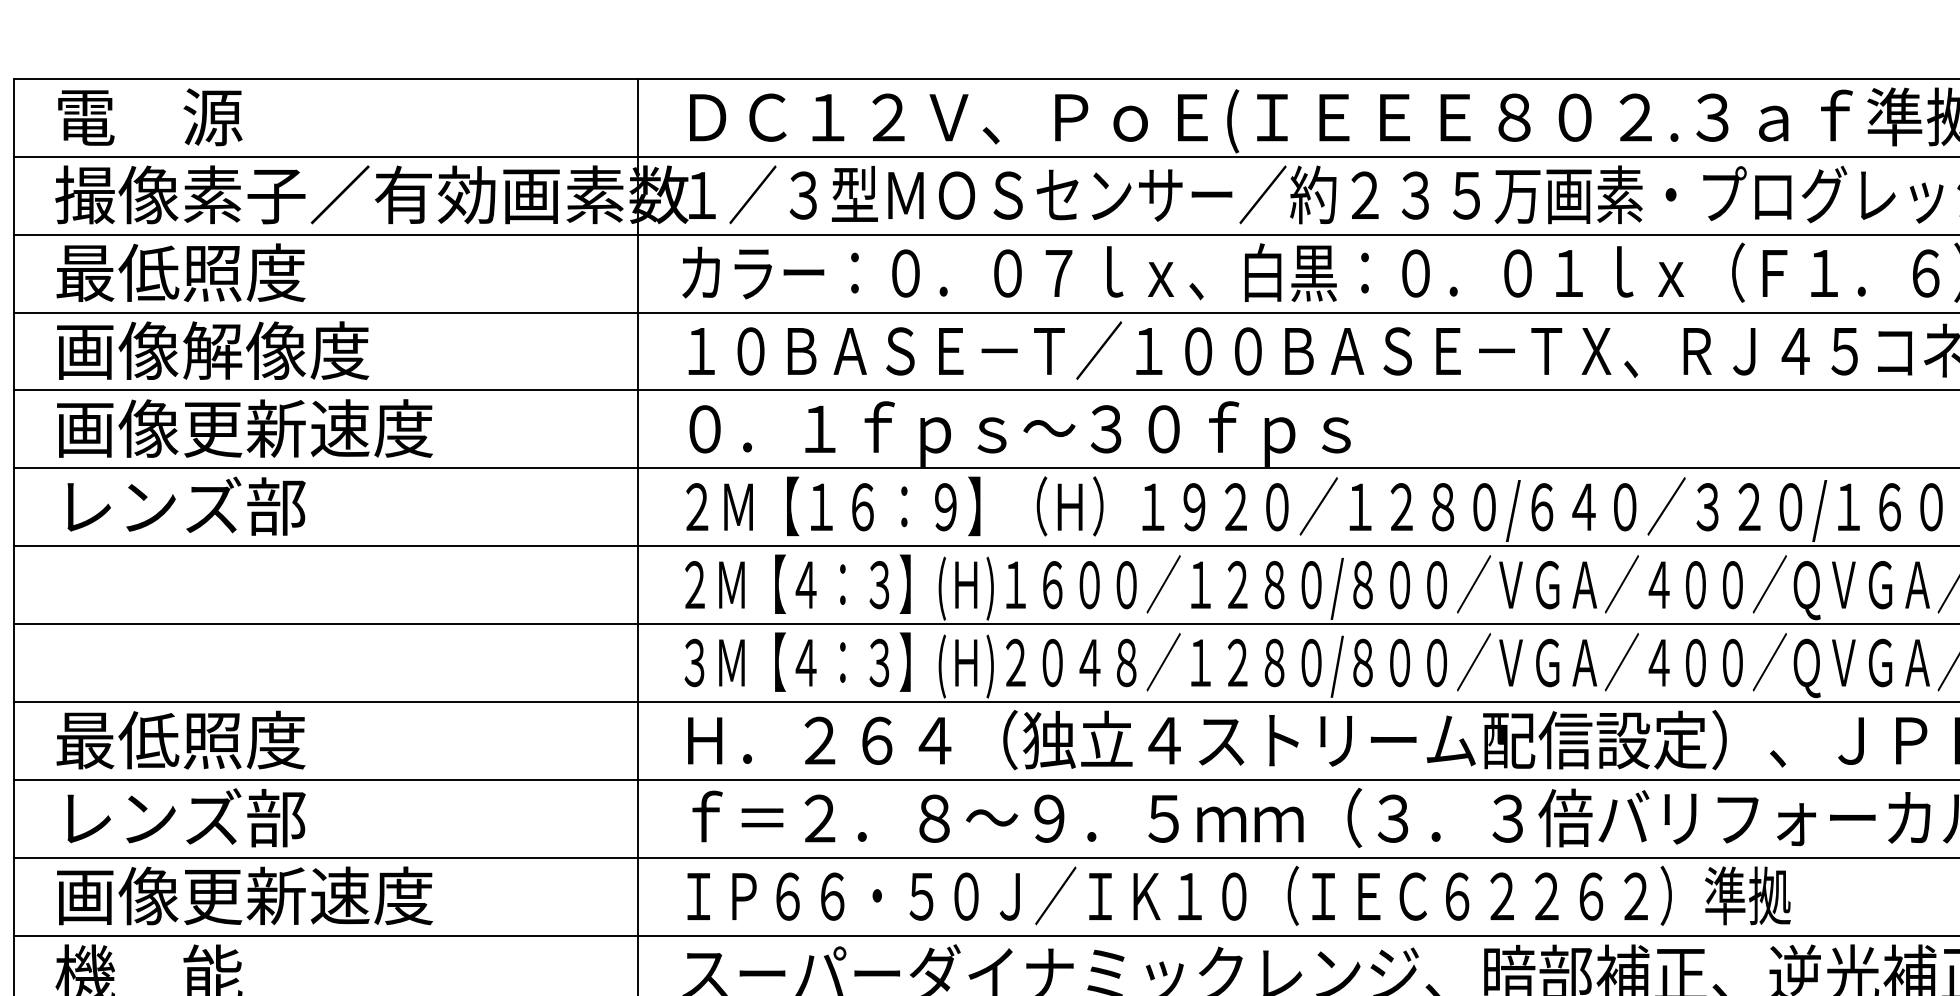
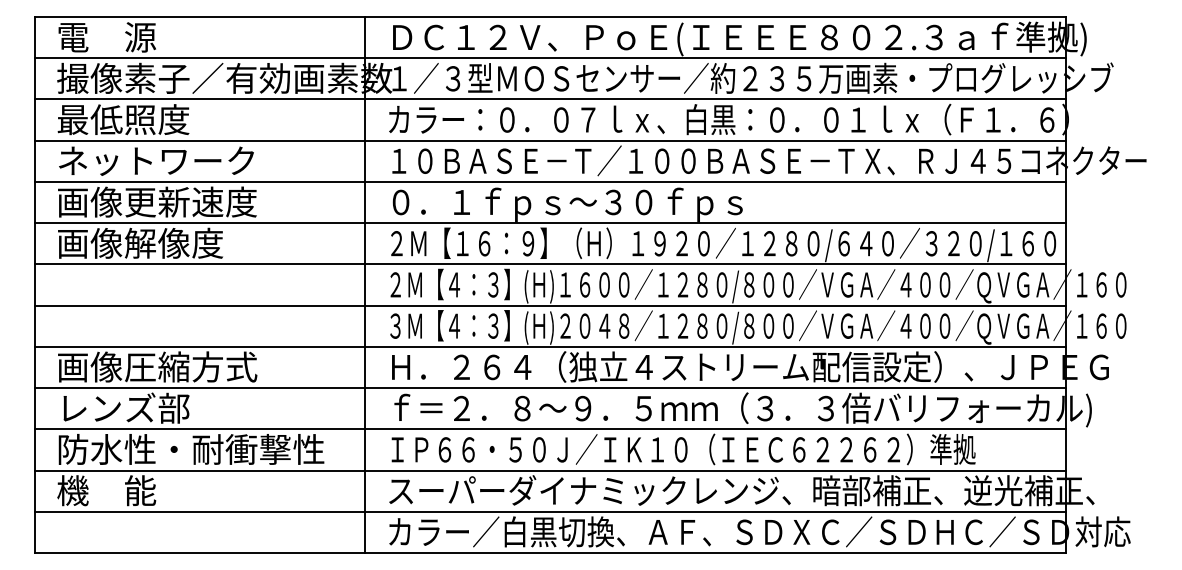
text: (241, 349) -> (155, 160), 画像解像度 -> ネットワーク
text: (212, 504) -> (140, 242), レンズ部 -> 画像解像度
text: (244, 739) -> (157, 366), 最低照度 -> 画像圧縮方式
text: (309, 894) -> (191, 448), 画像更新速度 -> 防水性・耐衝撃性

